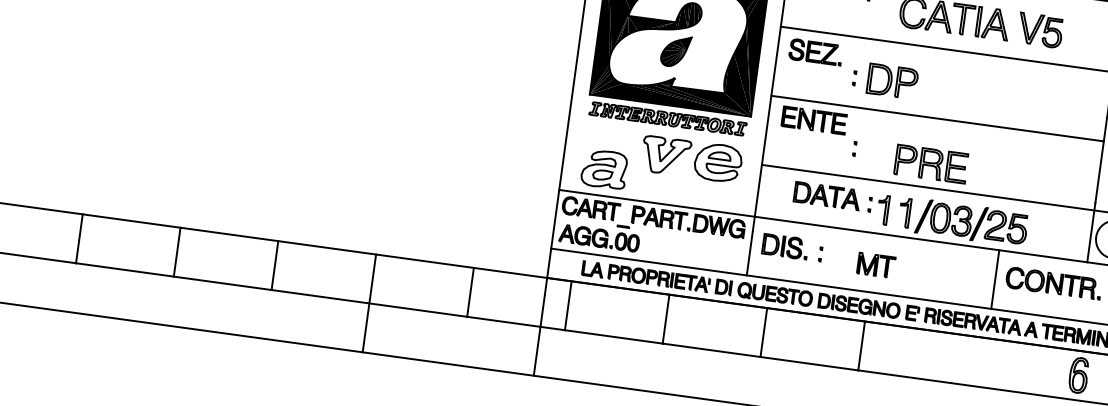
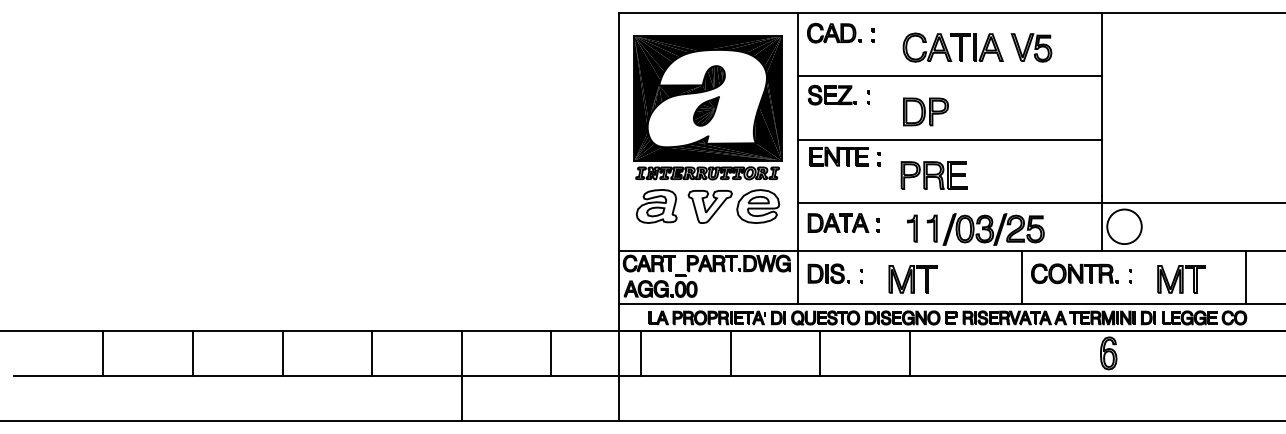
part: (854, 78) -> (868, 97), moved
part: (892, 80) -> (925, 111), moved
part: (853, 149) -> (878, 159), moved
part: (930, 164) -> (933, 175), moved
part: (604, 169) -> (656, 206), moved
part: (832, 196) -> (843, 222), moved
part: (875, 265) -> (912, 279), size x1.43

